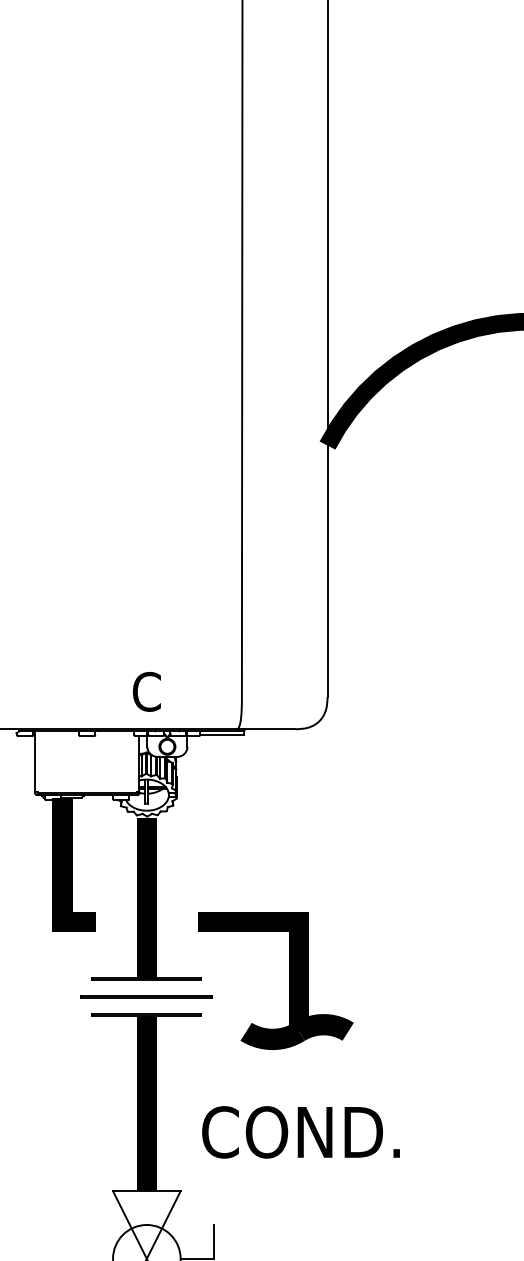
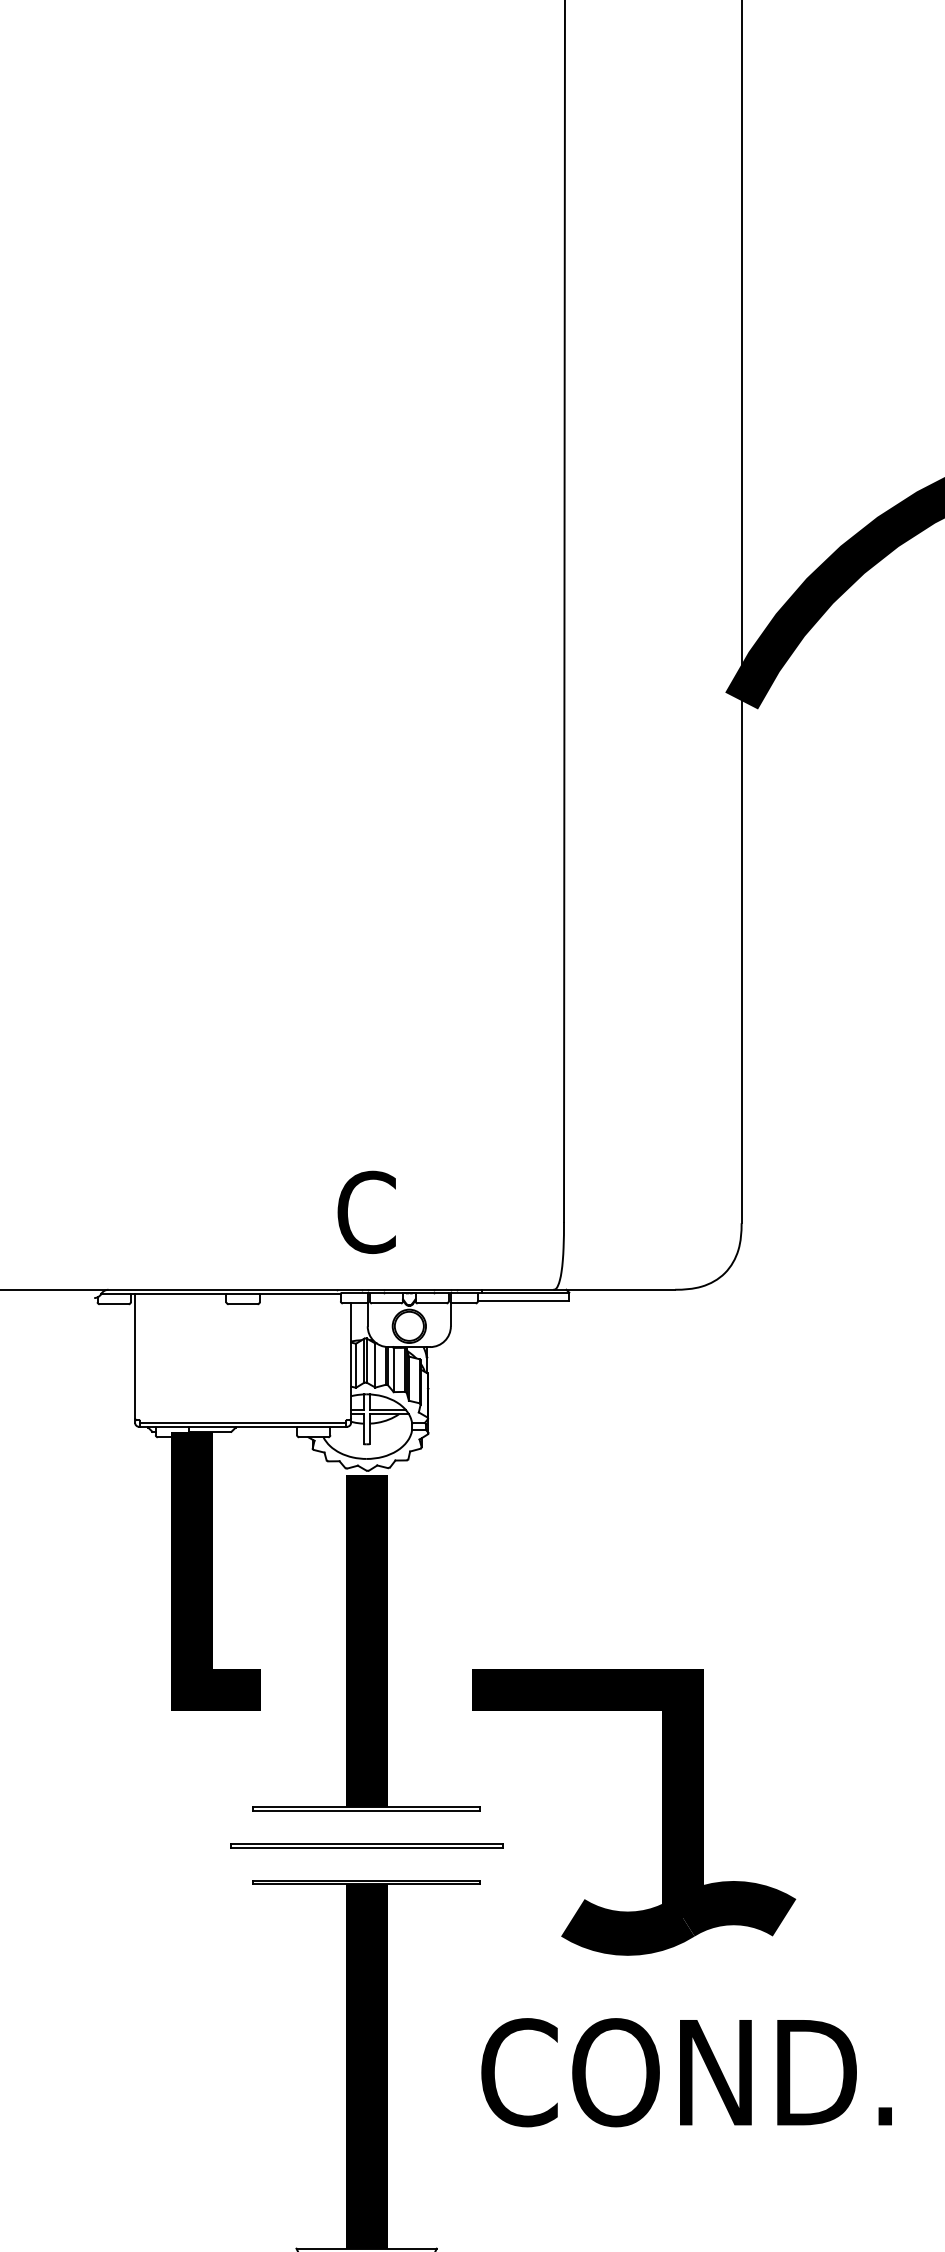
text: (300, 1132) -> (685, 2072), moved

